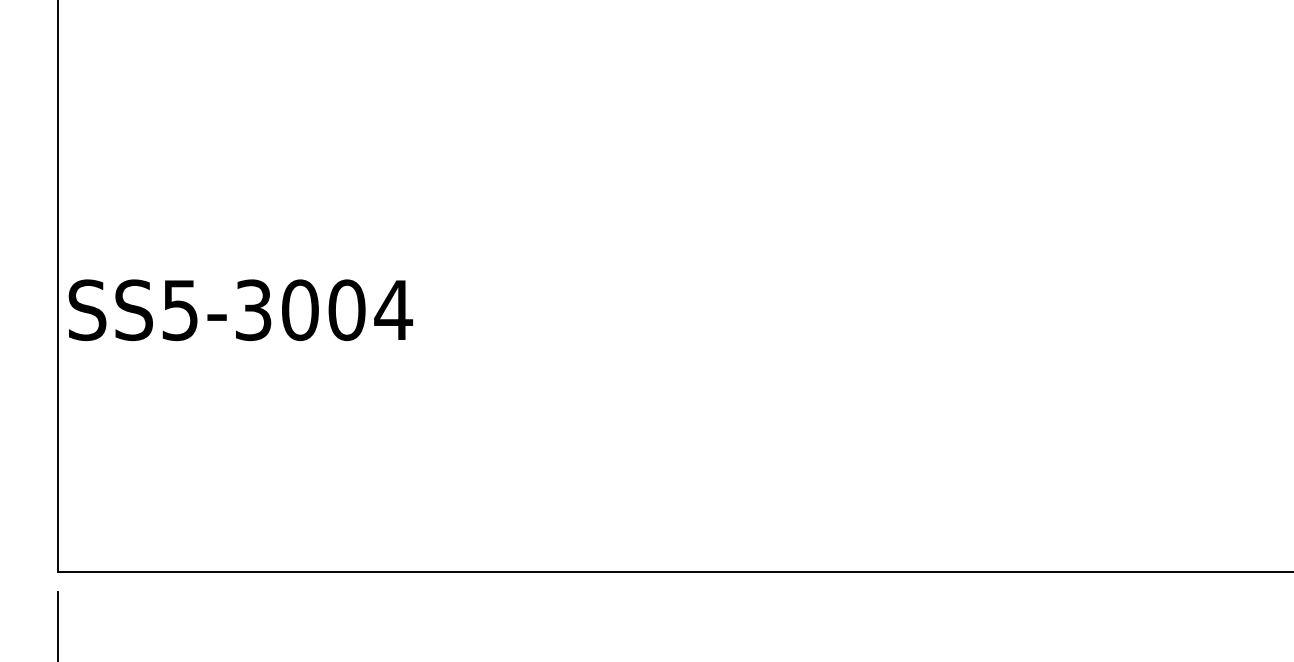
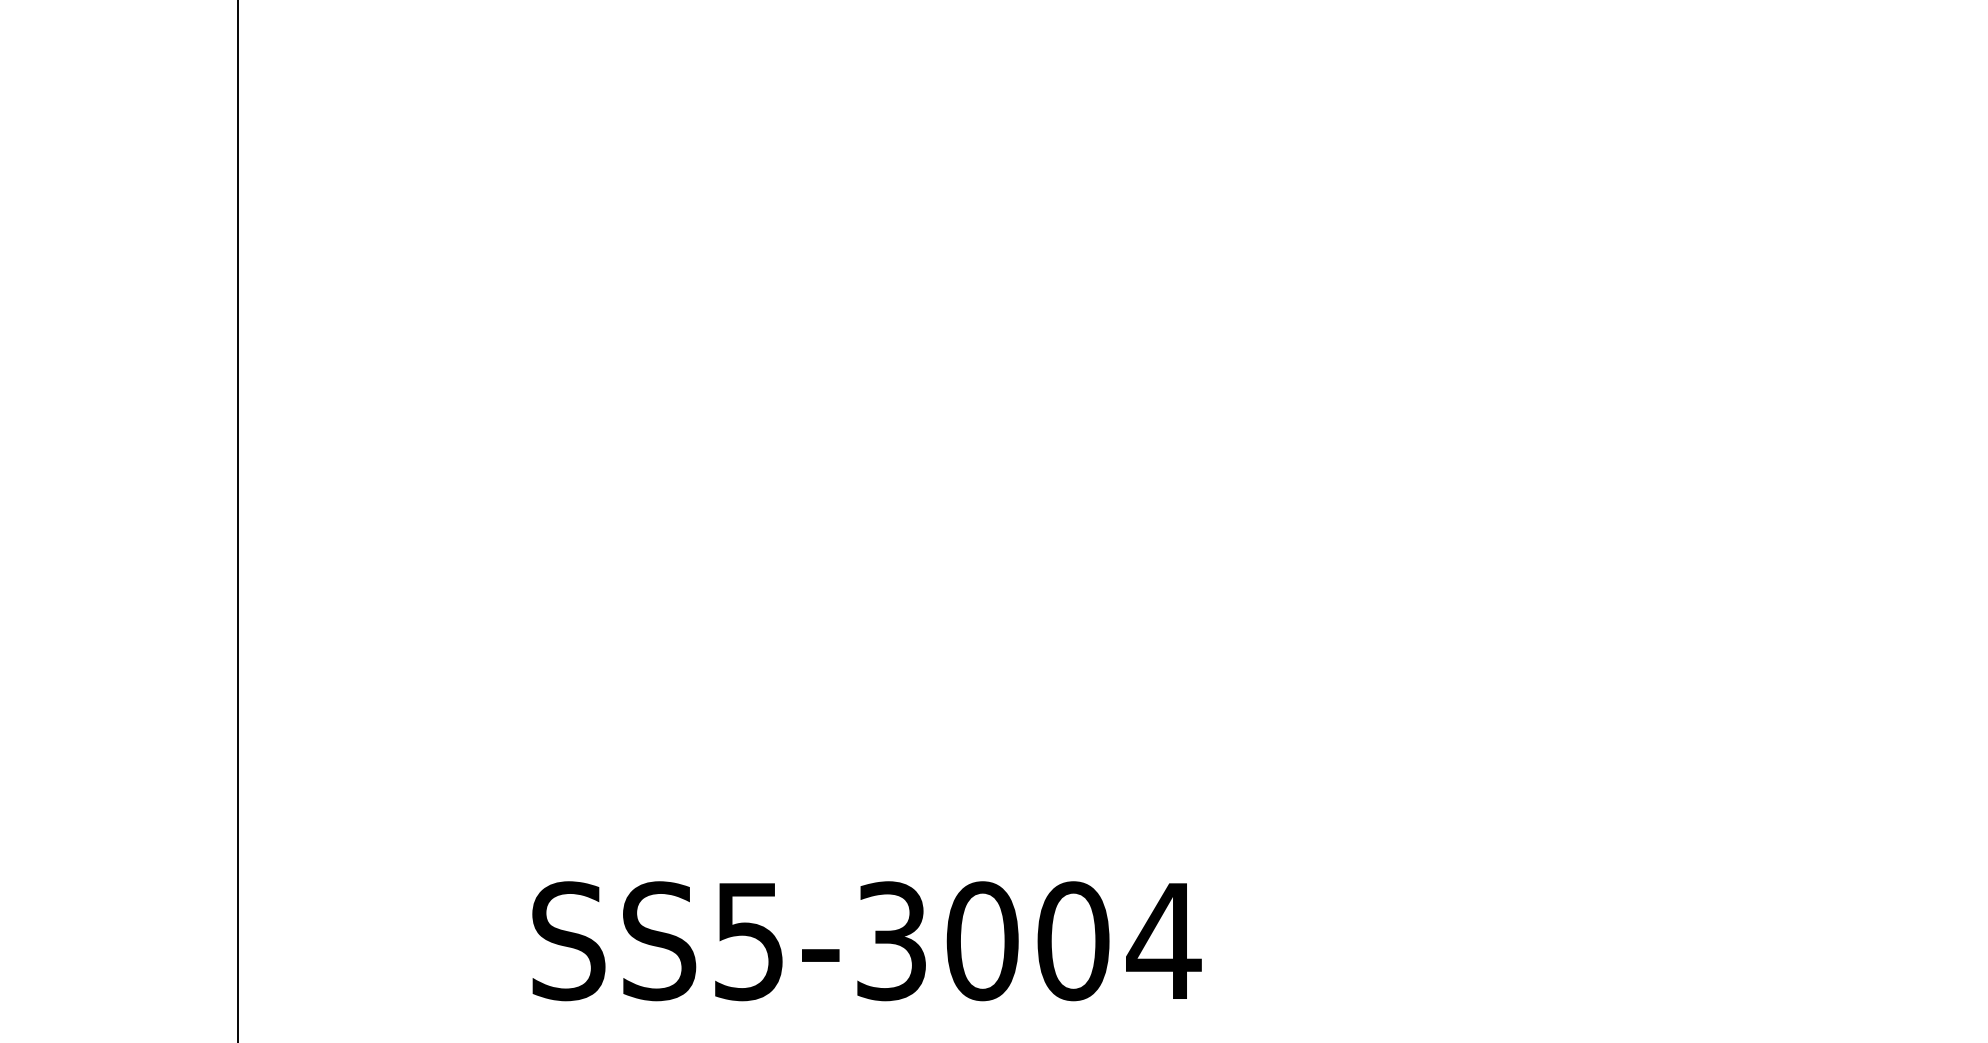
text: (240, 310) -> (866, 941), moved

